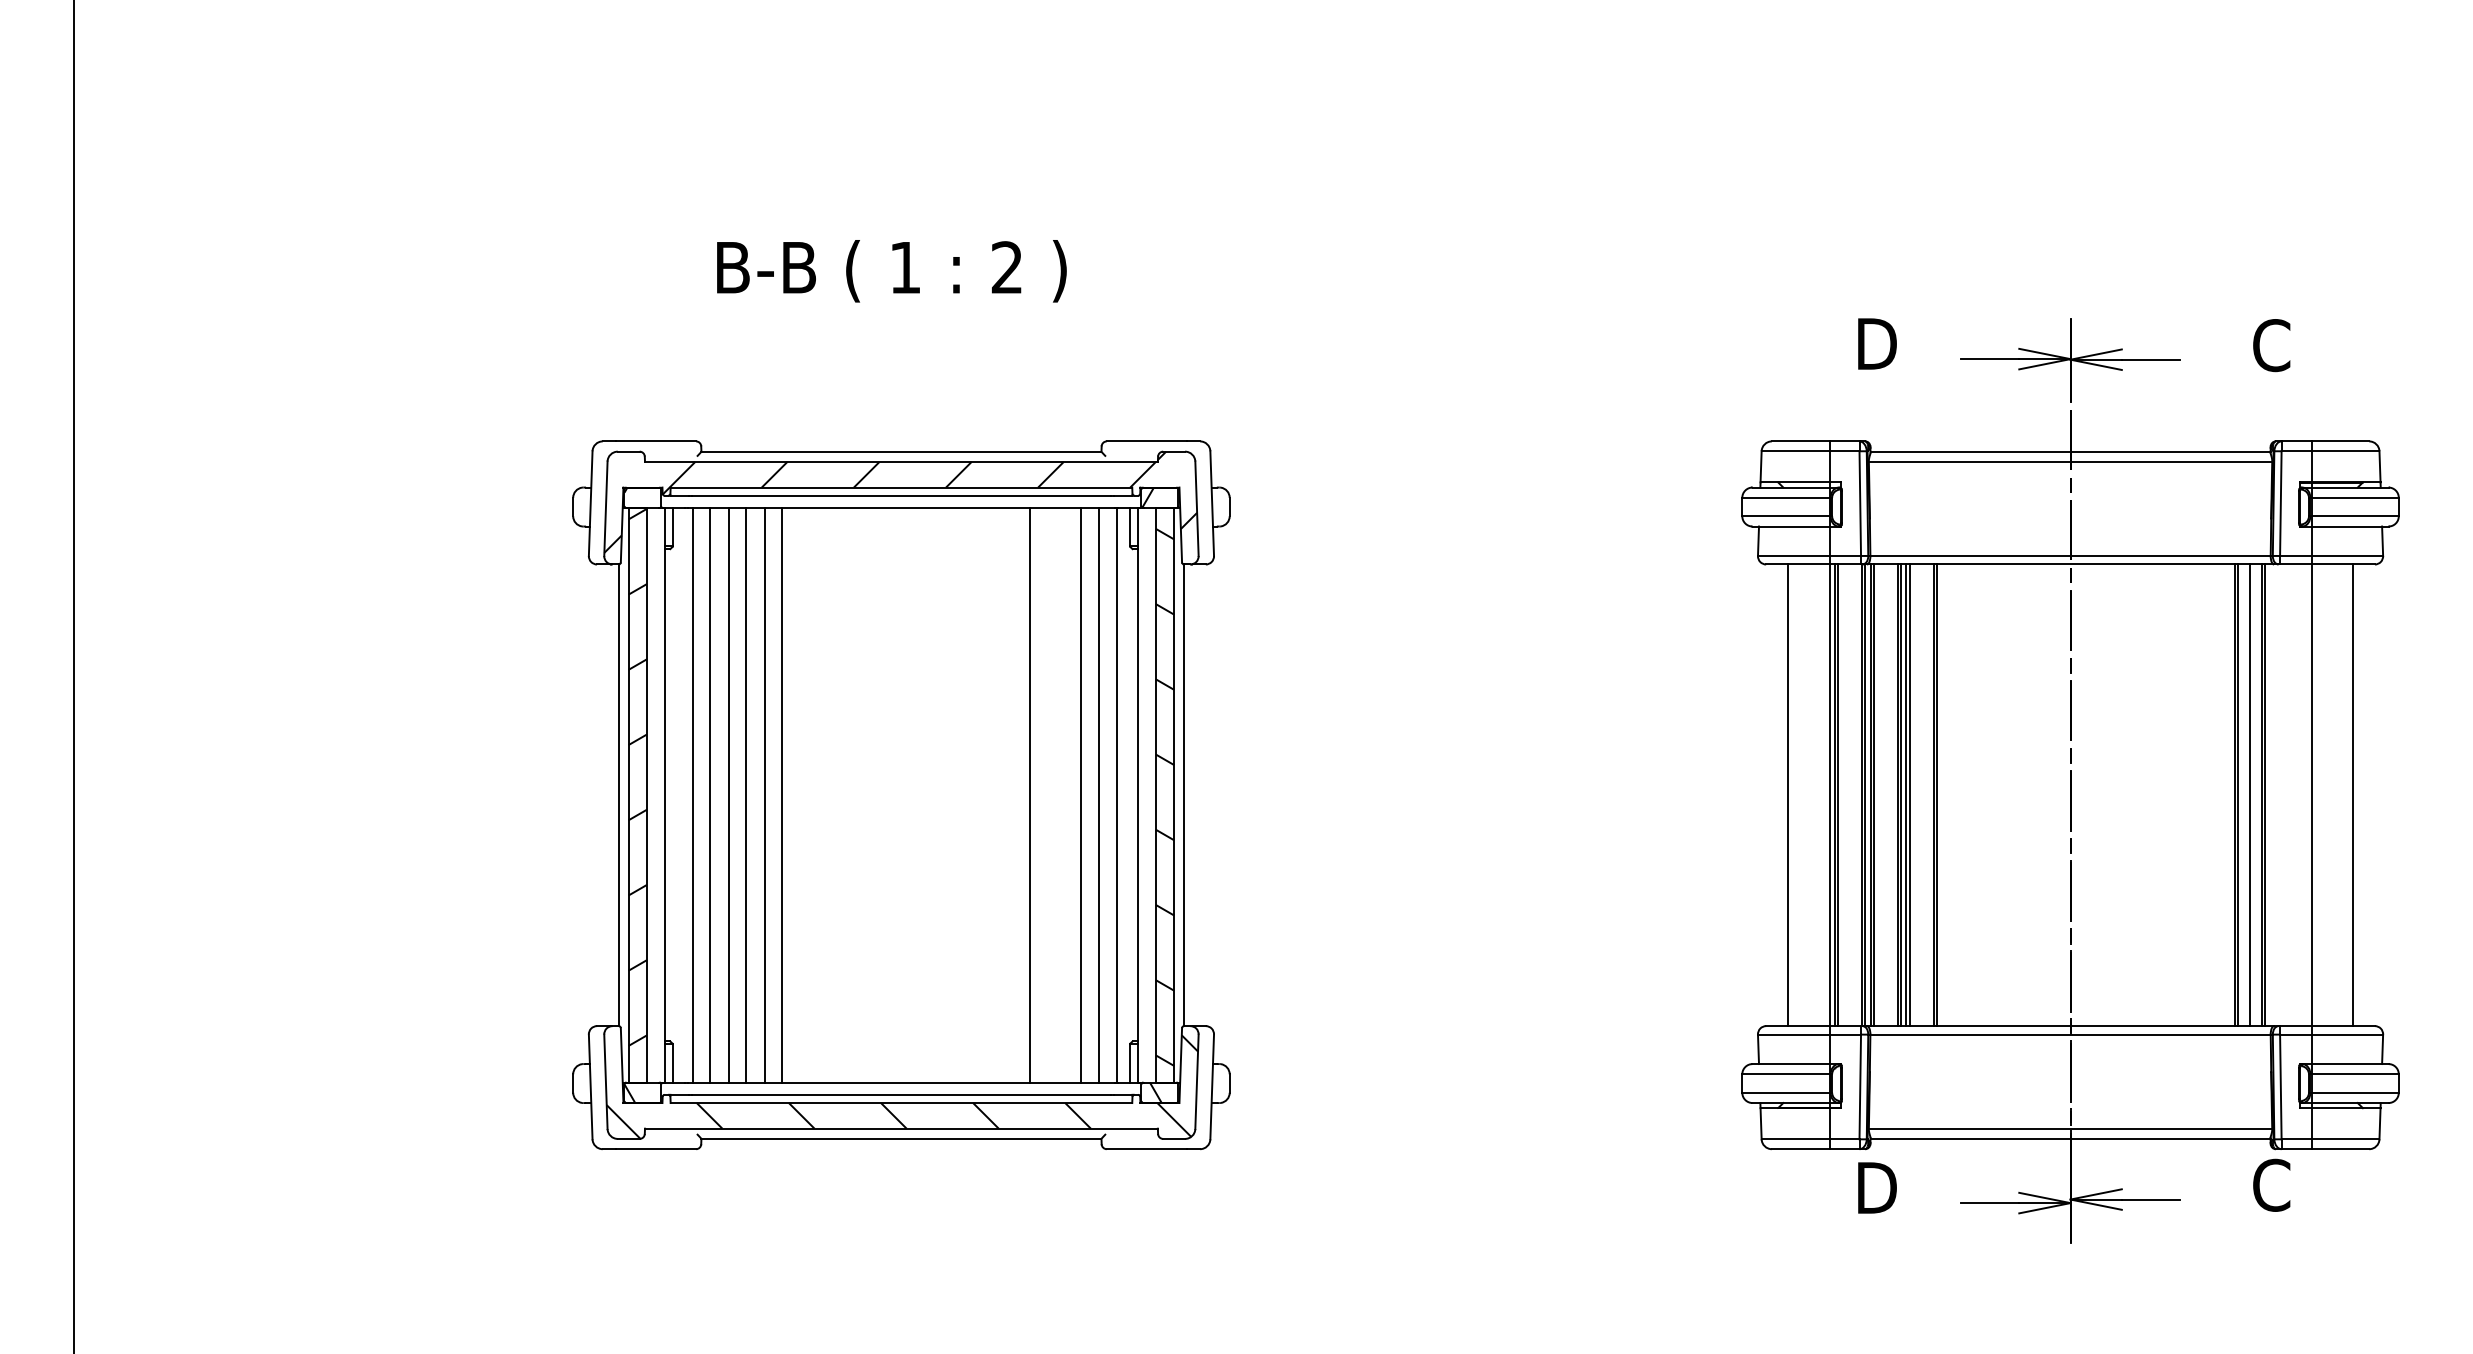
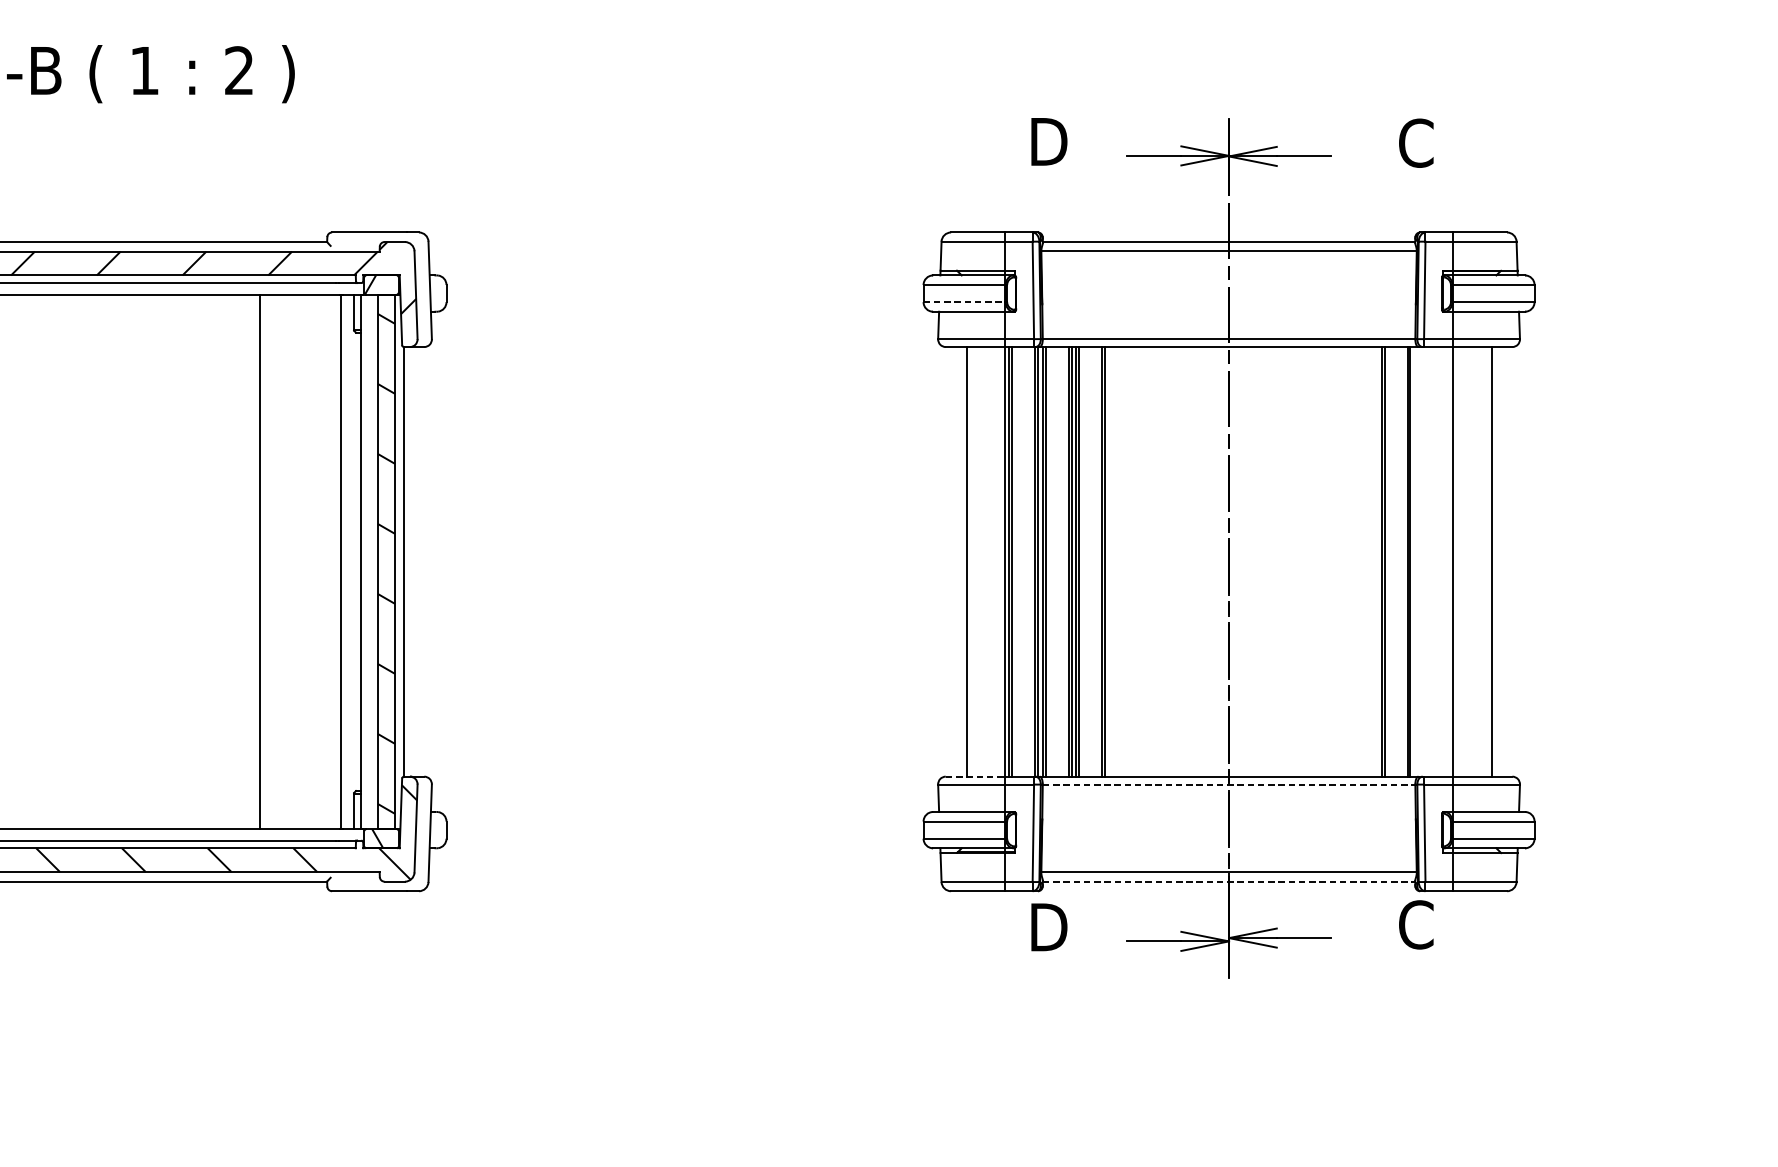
line: (1785, 516) -> (963, 302), solid -> dashed
line: (764, 795) -> (13, 562), removed
line: (781, 795) -> (29, 562), removed
line: (1080, 795) -> (307, 562), removed
line: (1099, 795) -> (325, 562), removed
line: (2250, 795) -> (1396, 562), removed
line: (1797, 1026) -> (974, 777), solid -> dashed
line: (2071, 1034) -> (1229, 784), solid -> dashed
line: (2071, 1138) -> (1229, 881), solid -> dashed

